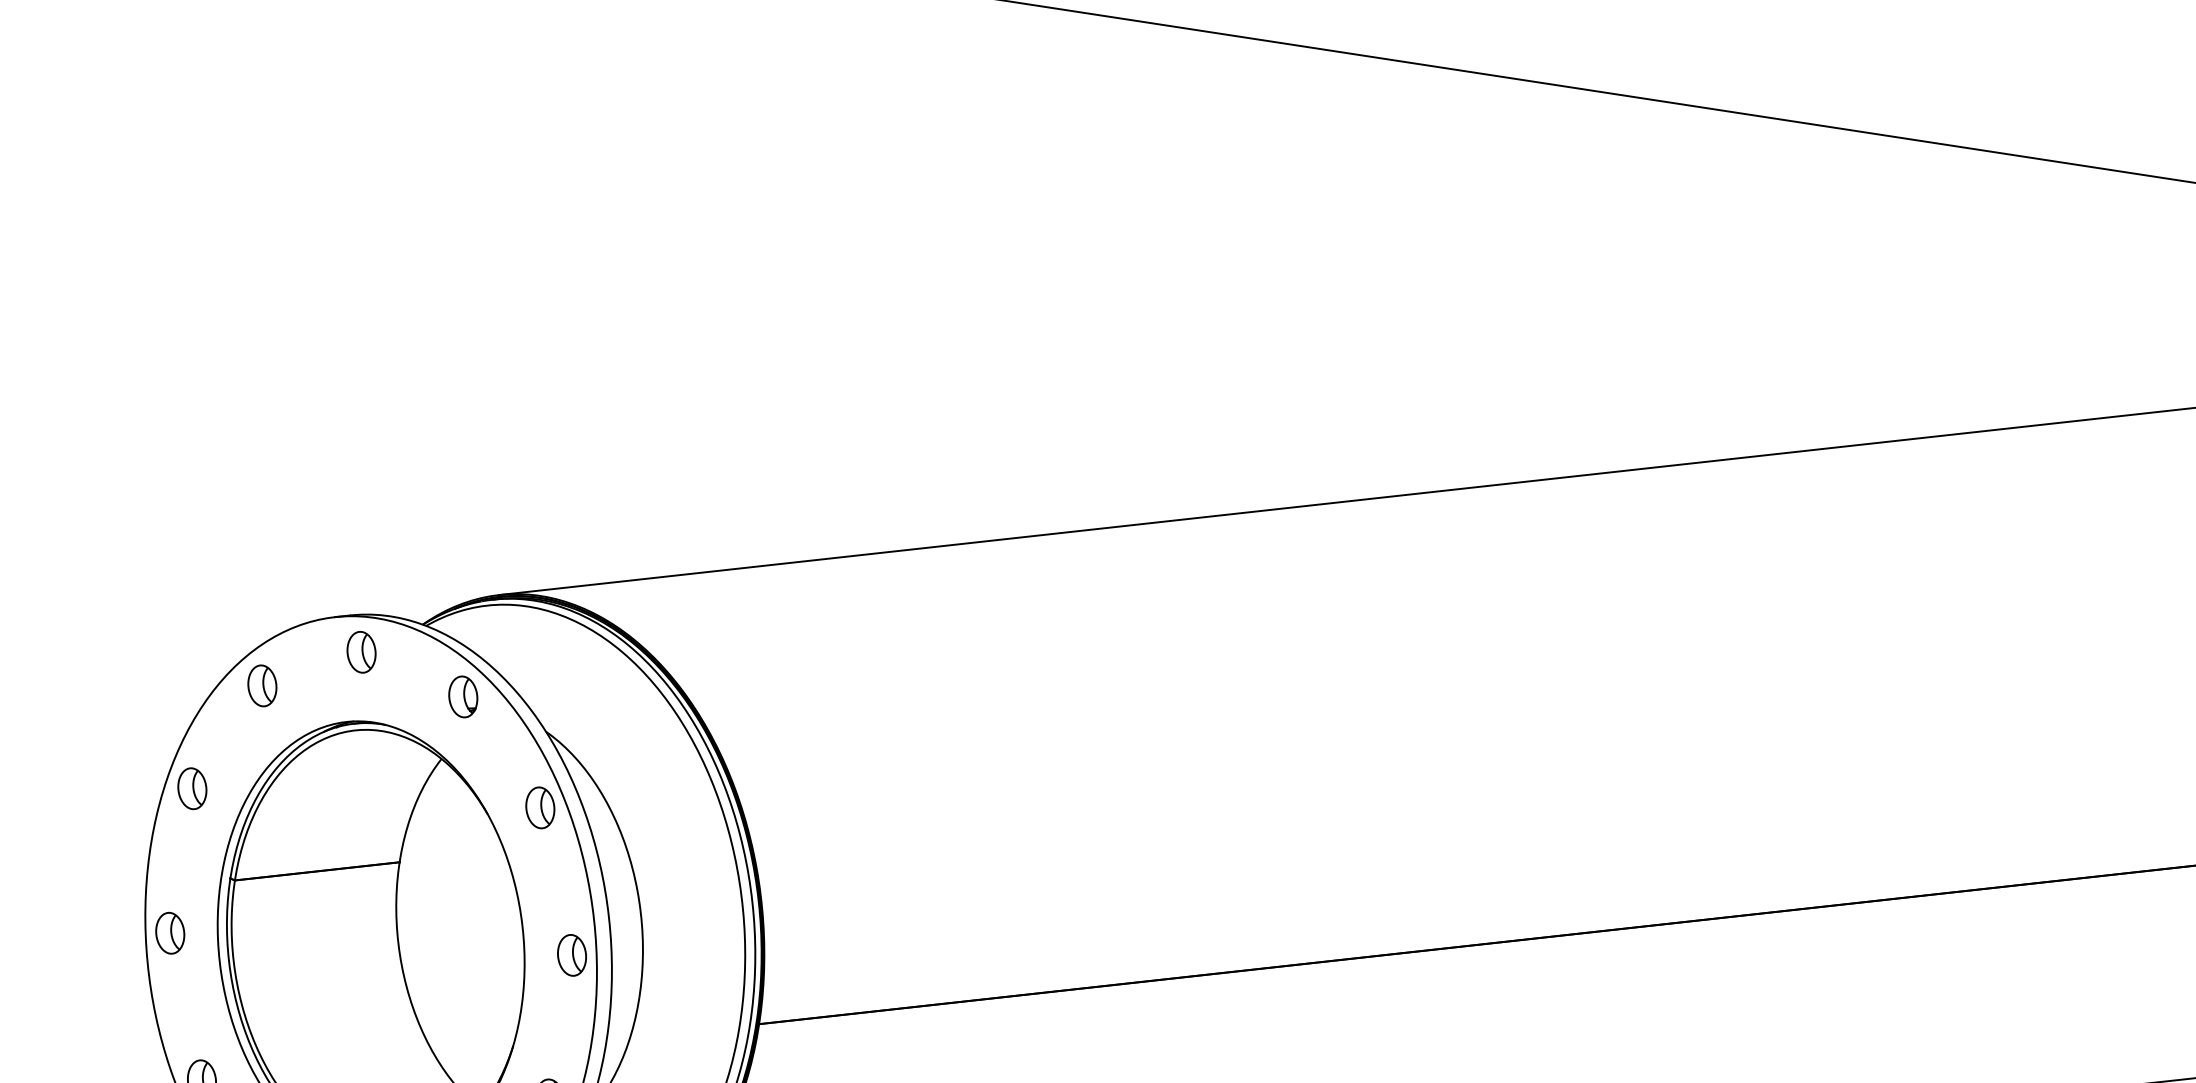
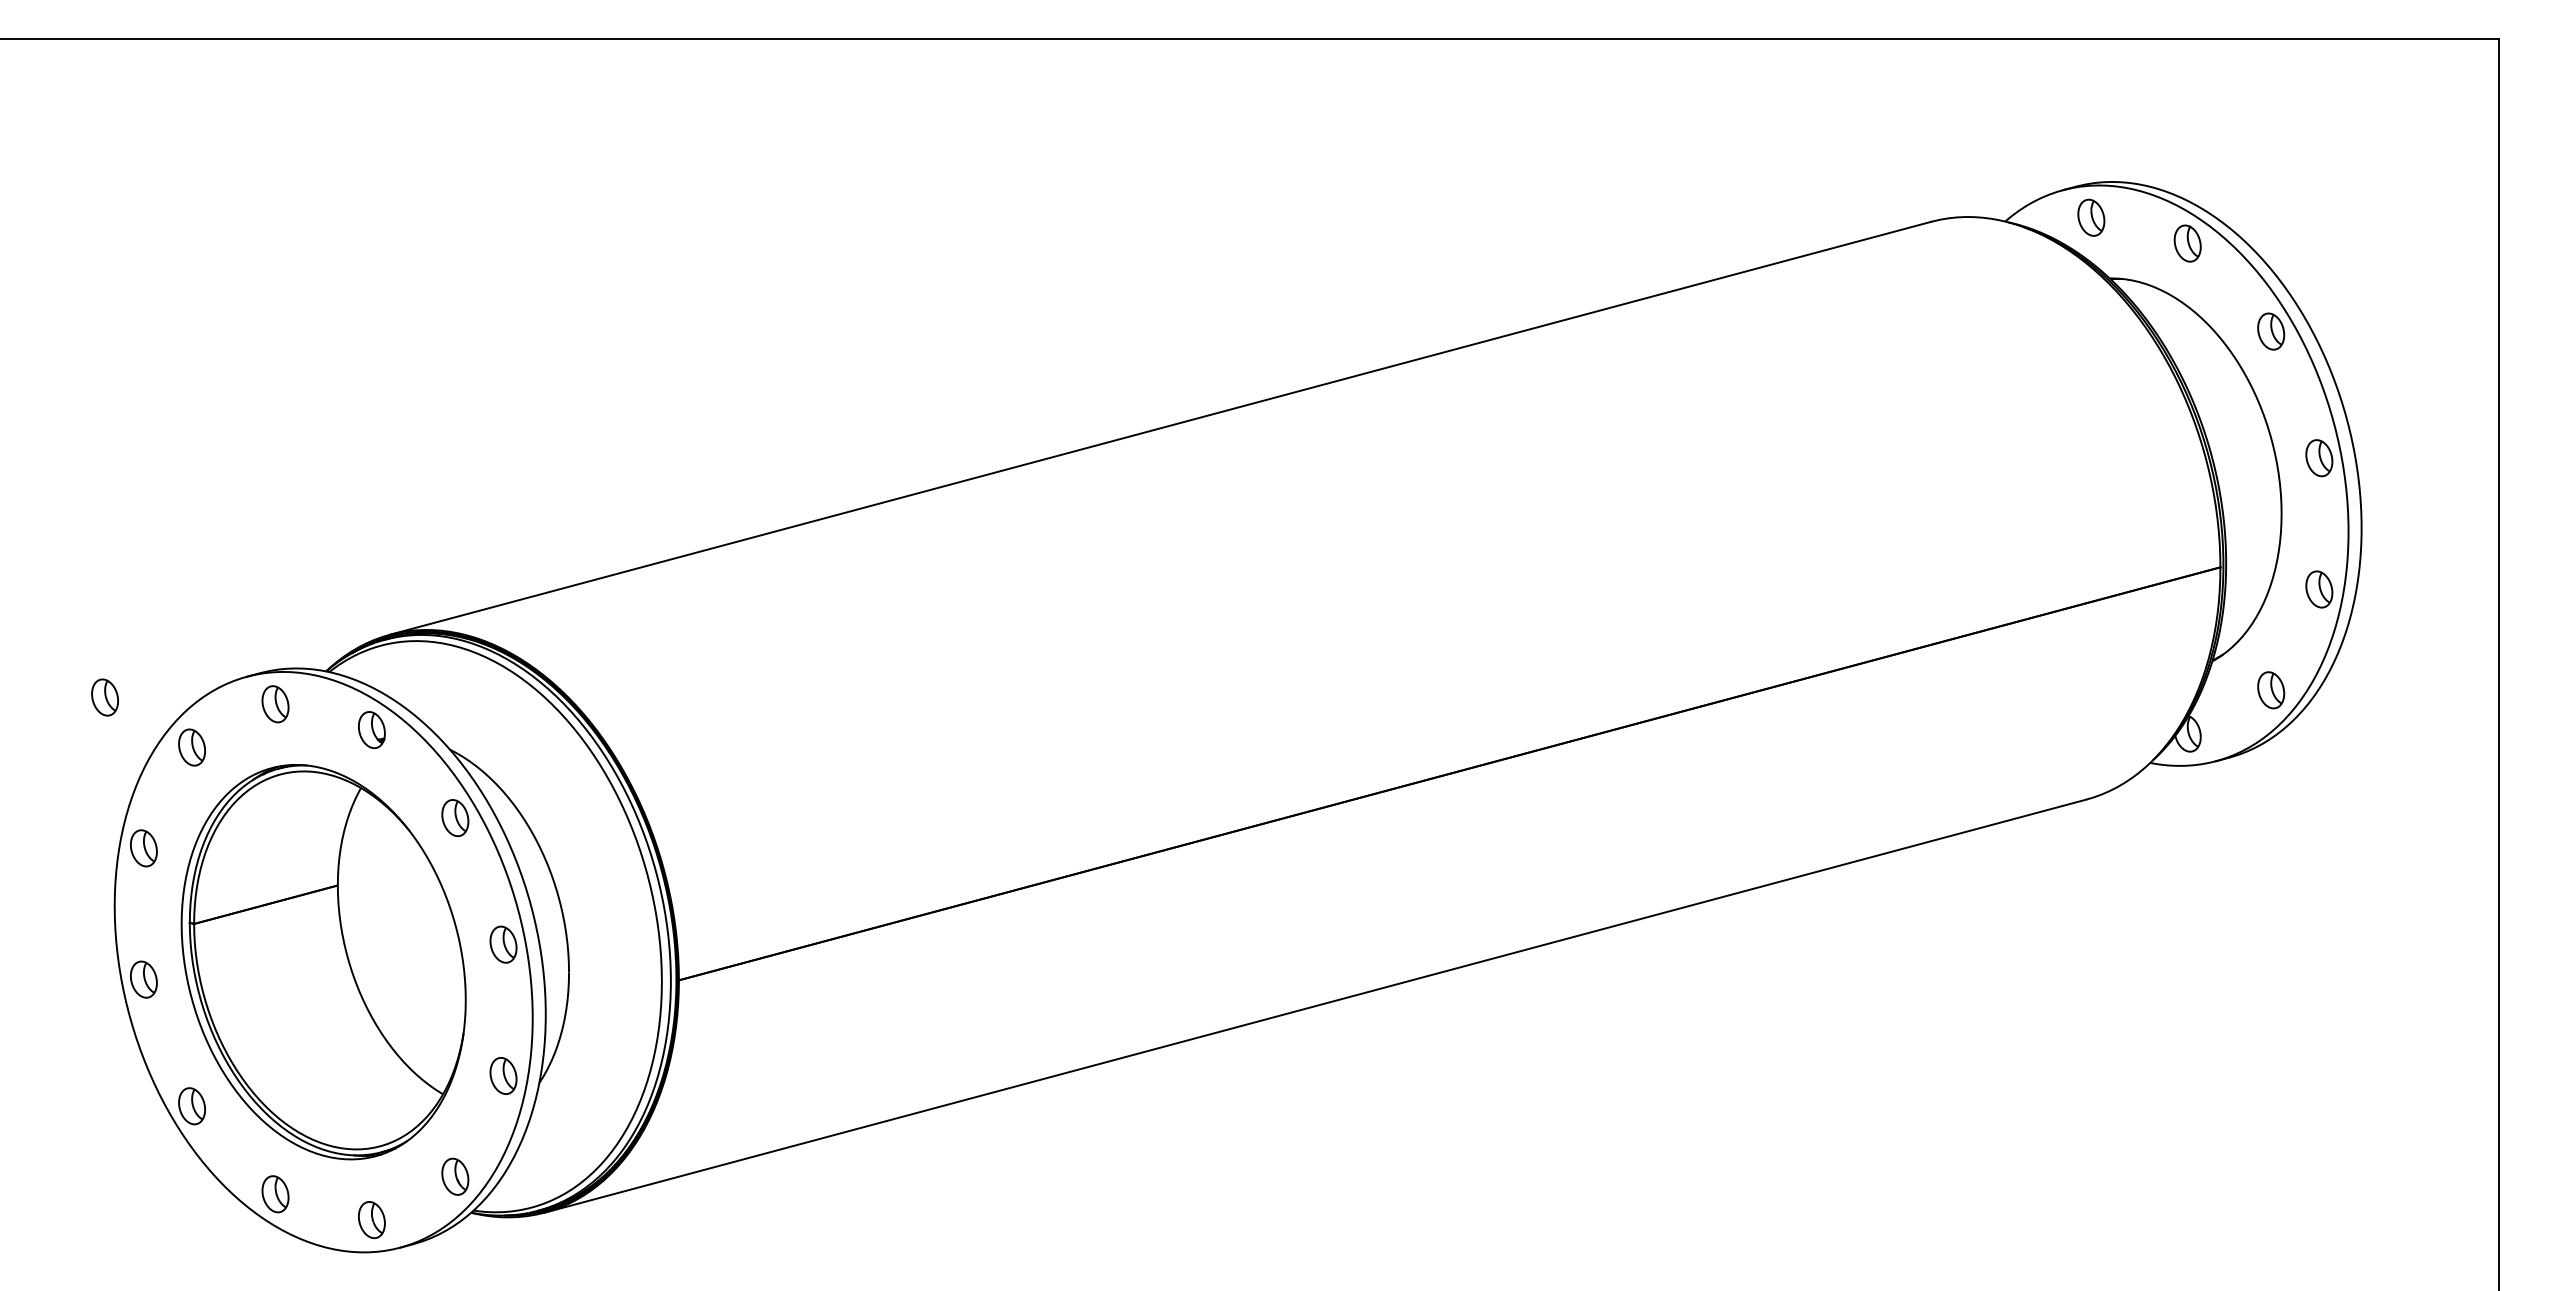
part: (174, 616) -> (104, 697), added

